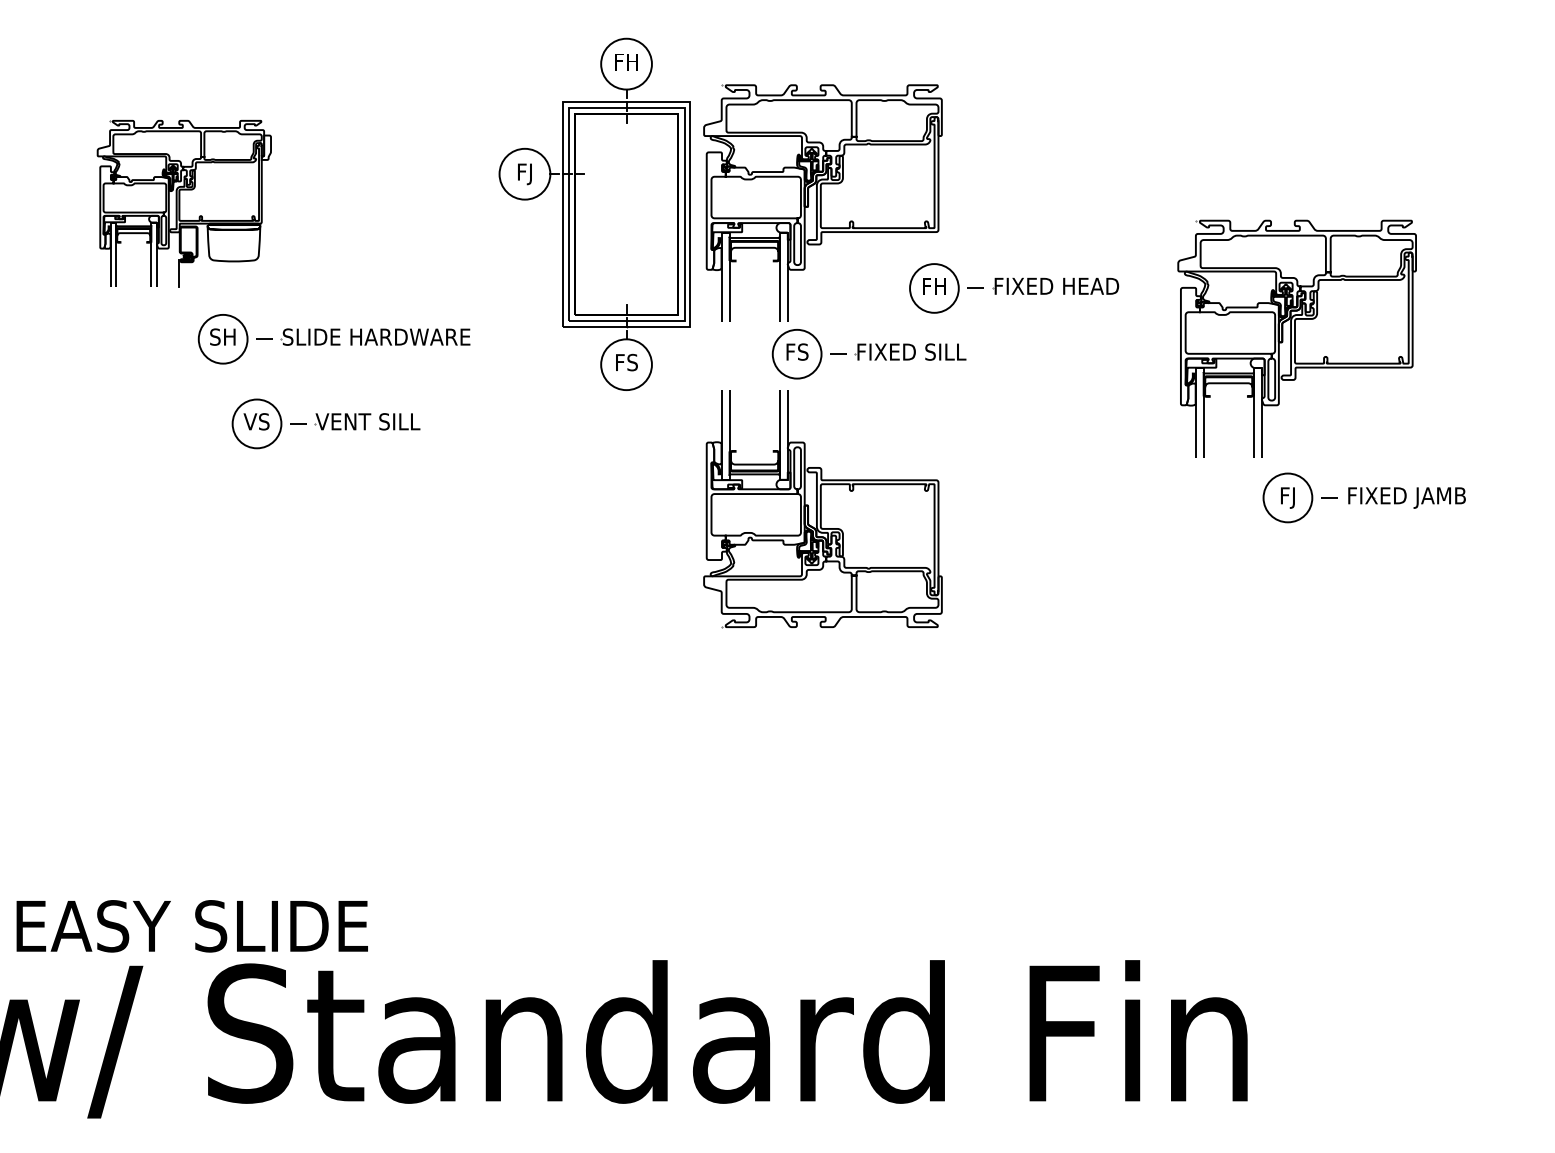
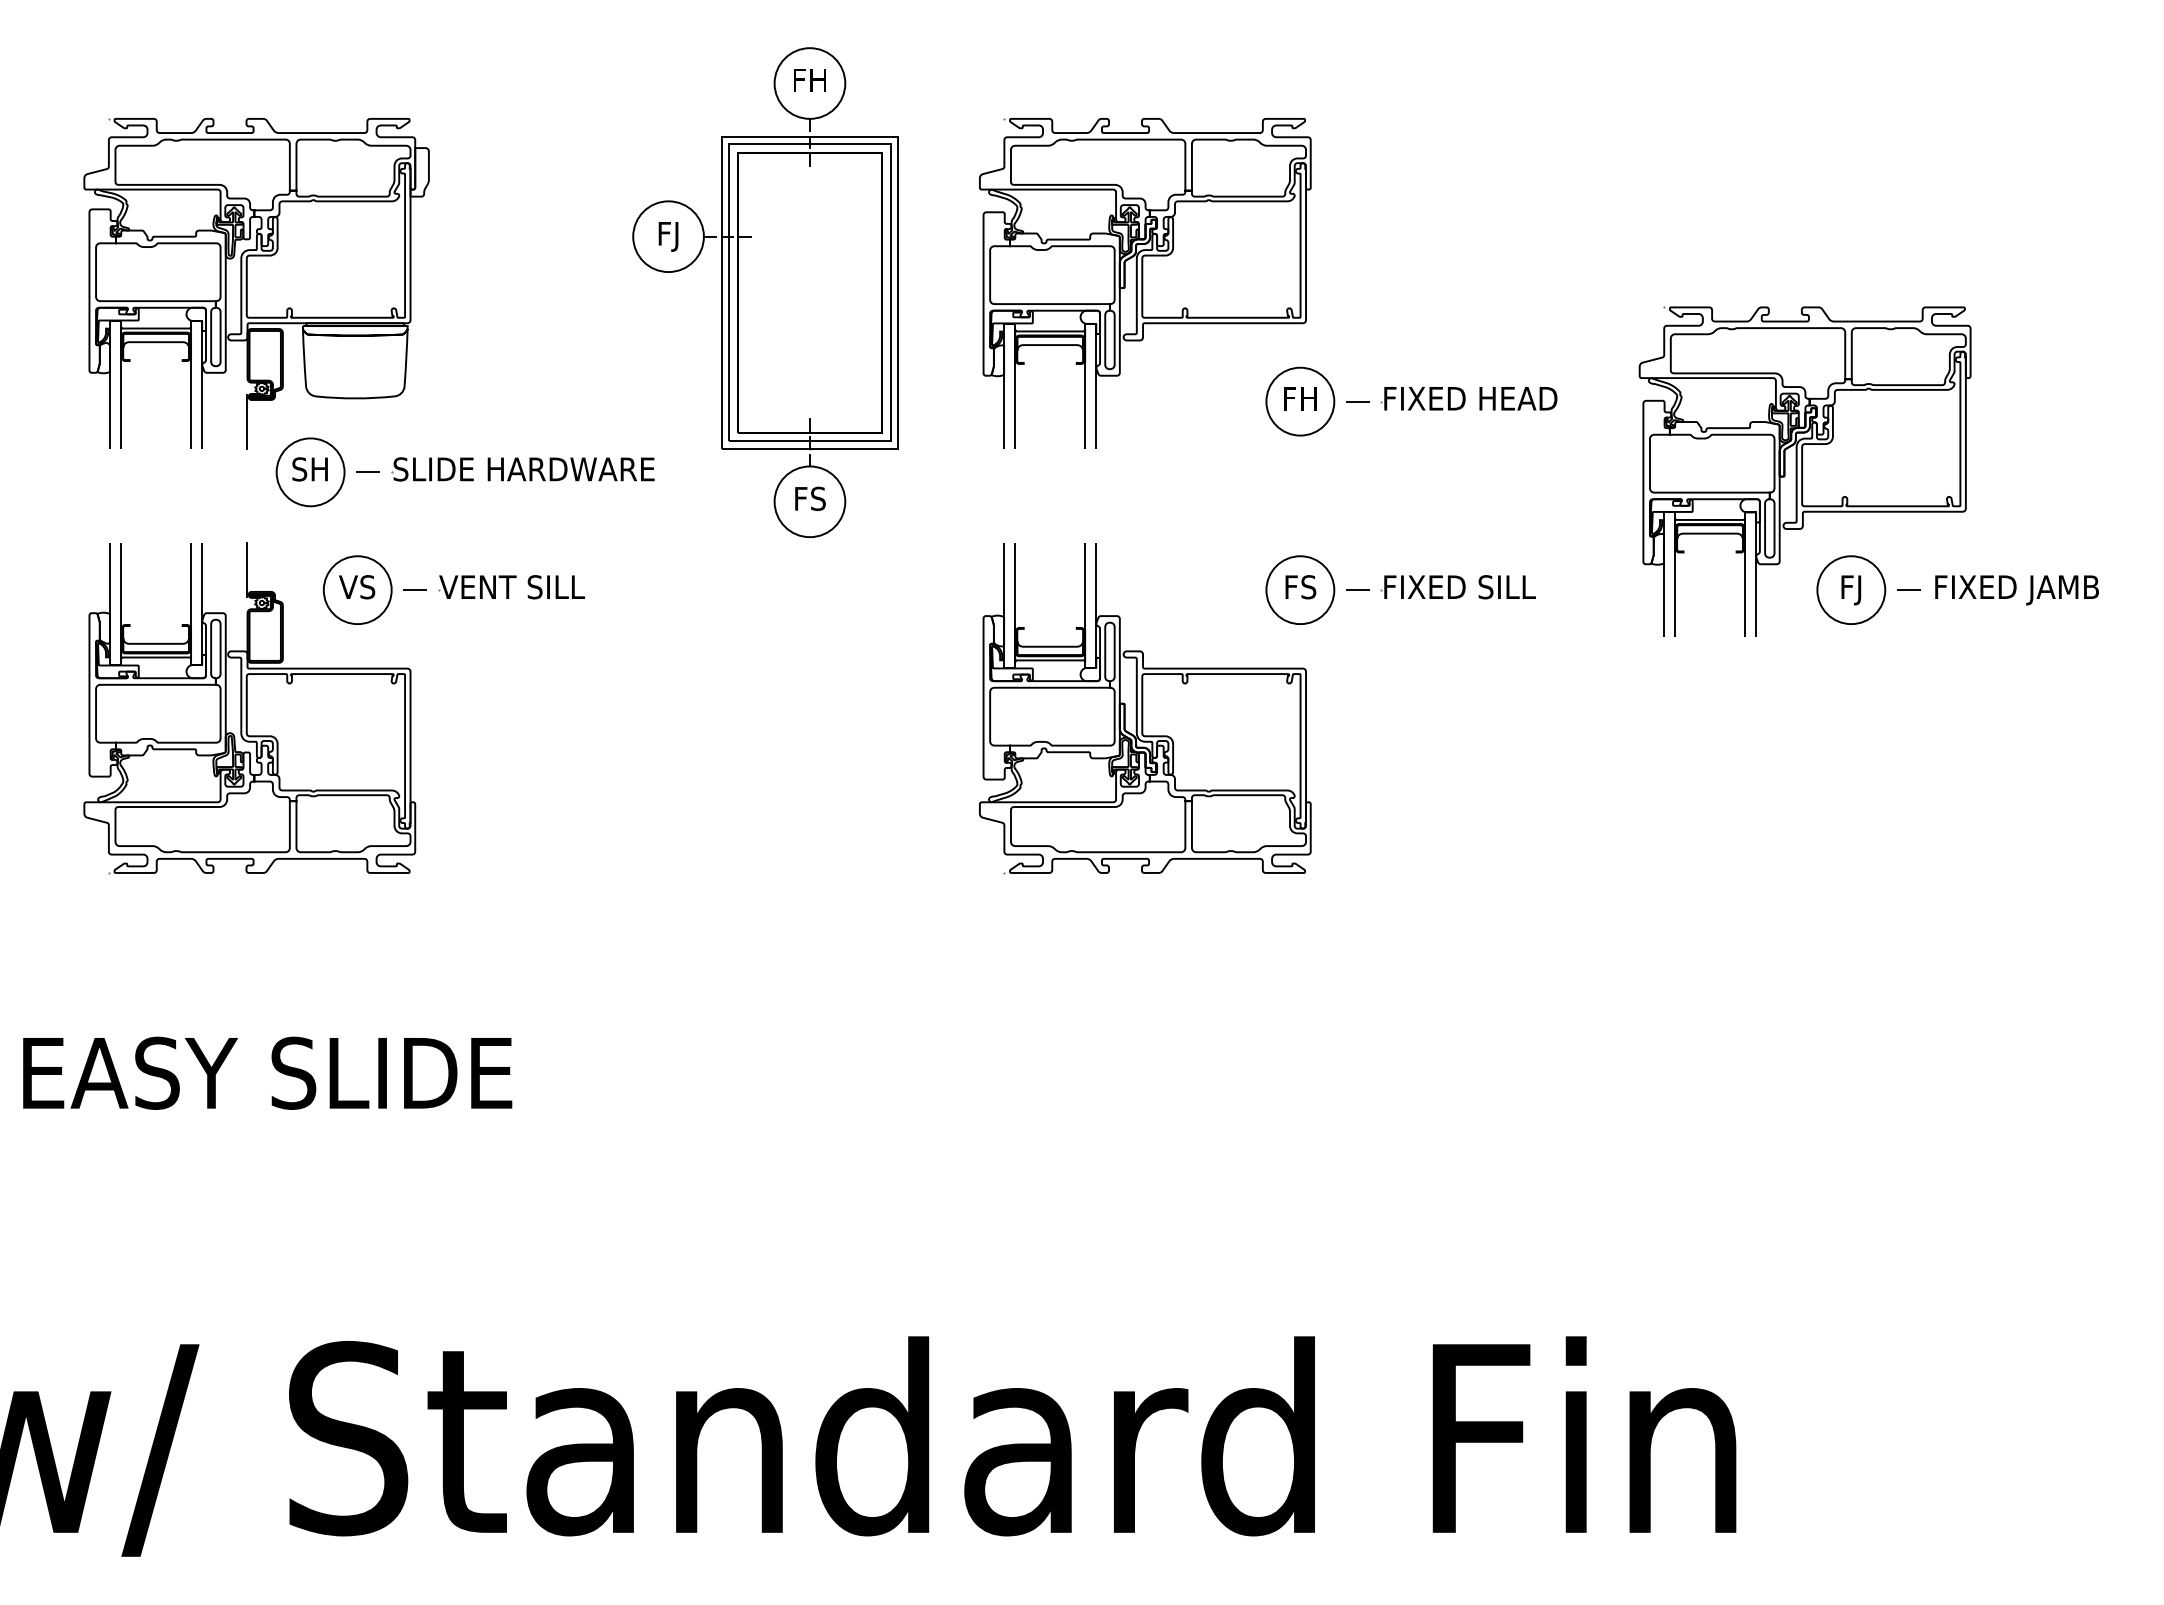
part: (184, 203) -> (256, 283), size x1.43
part: (594, 214) -> (765, 292), moved
part: (869, 353) -> (1400, 589), moved
part: (1364, 497) -> (1957, 589), moved
part: (179, 508) -> (249, 708), added
text: (192, 925) -> (267, 1072), moved

